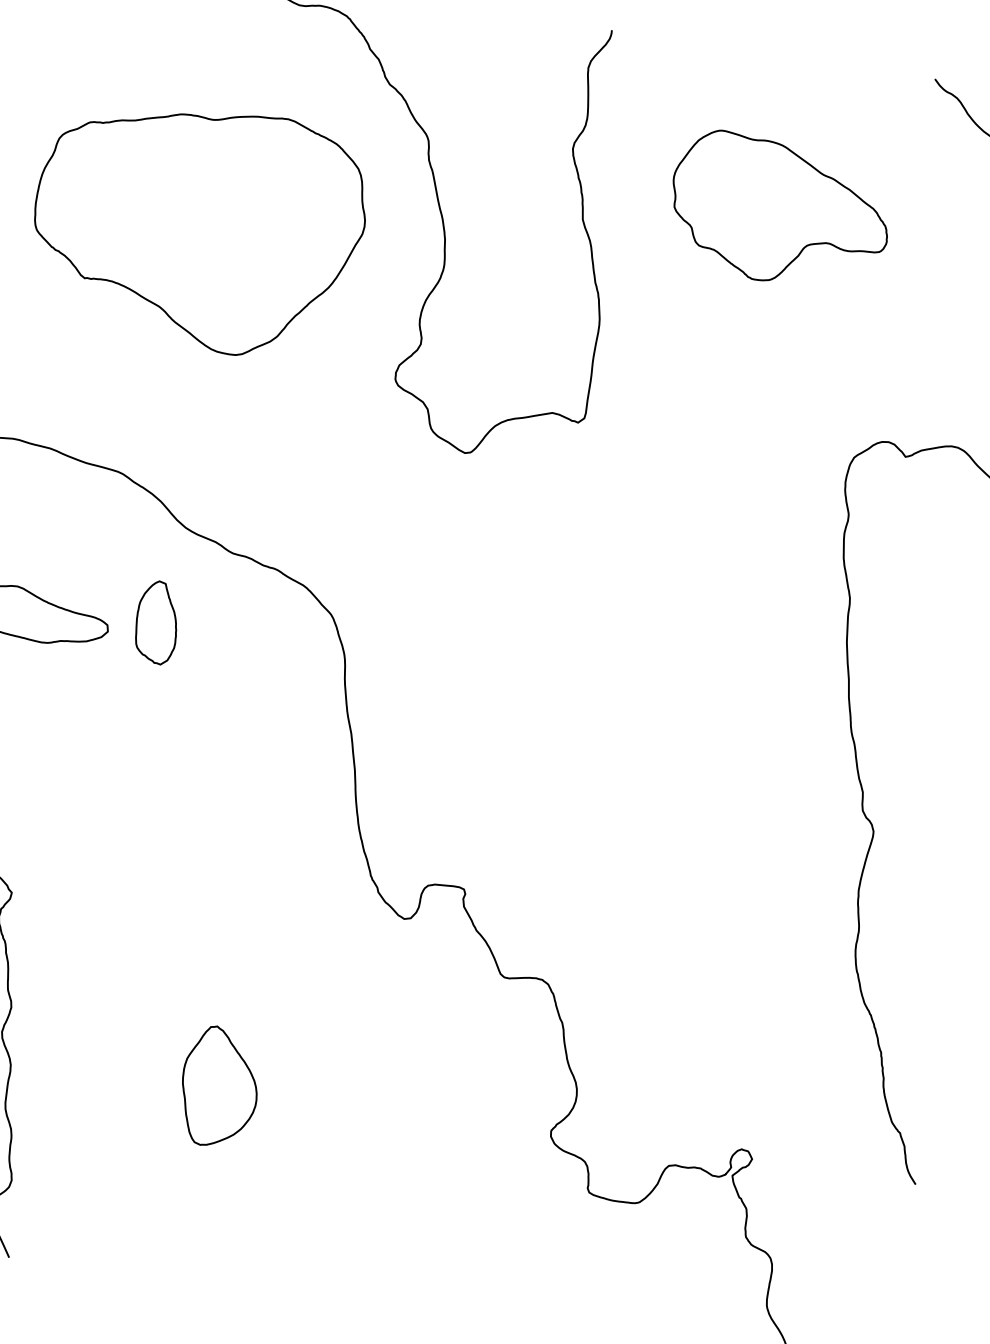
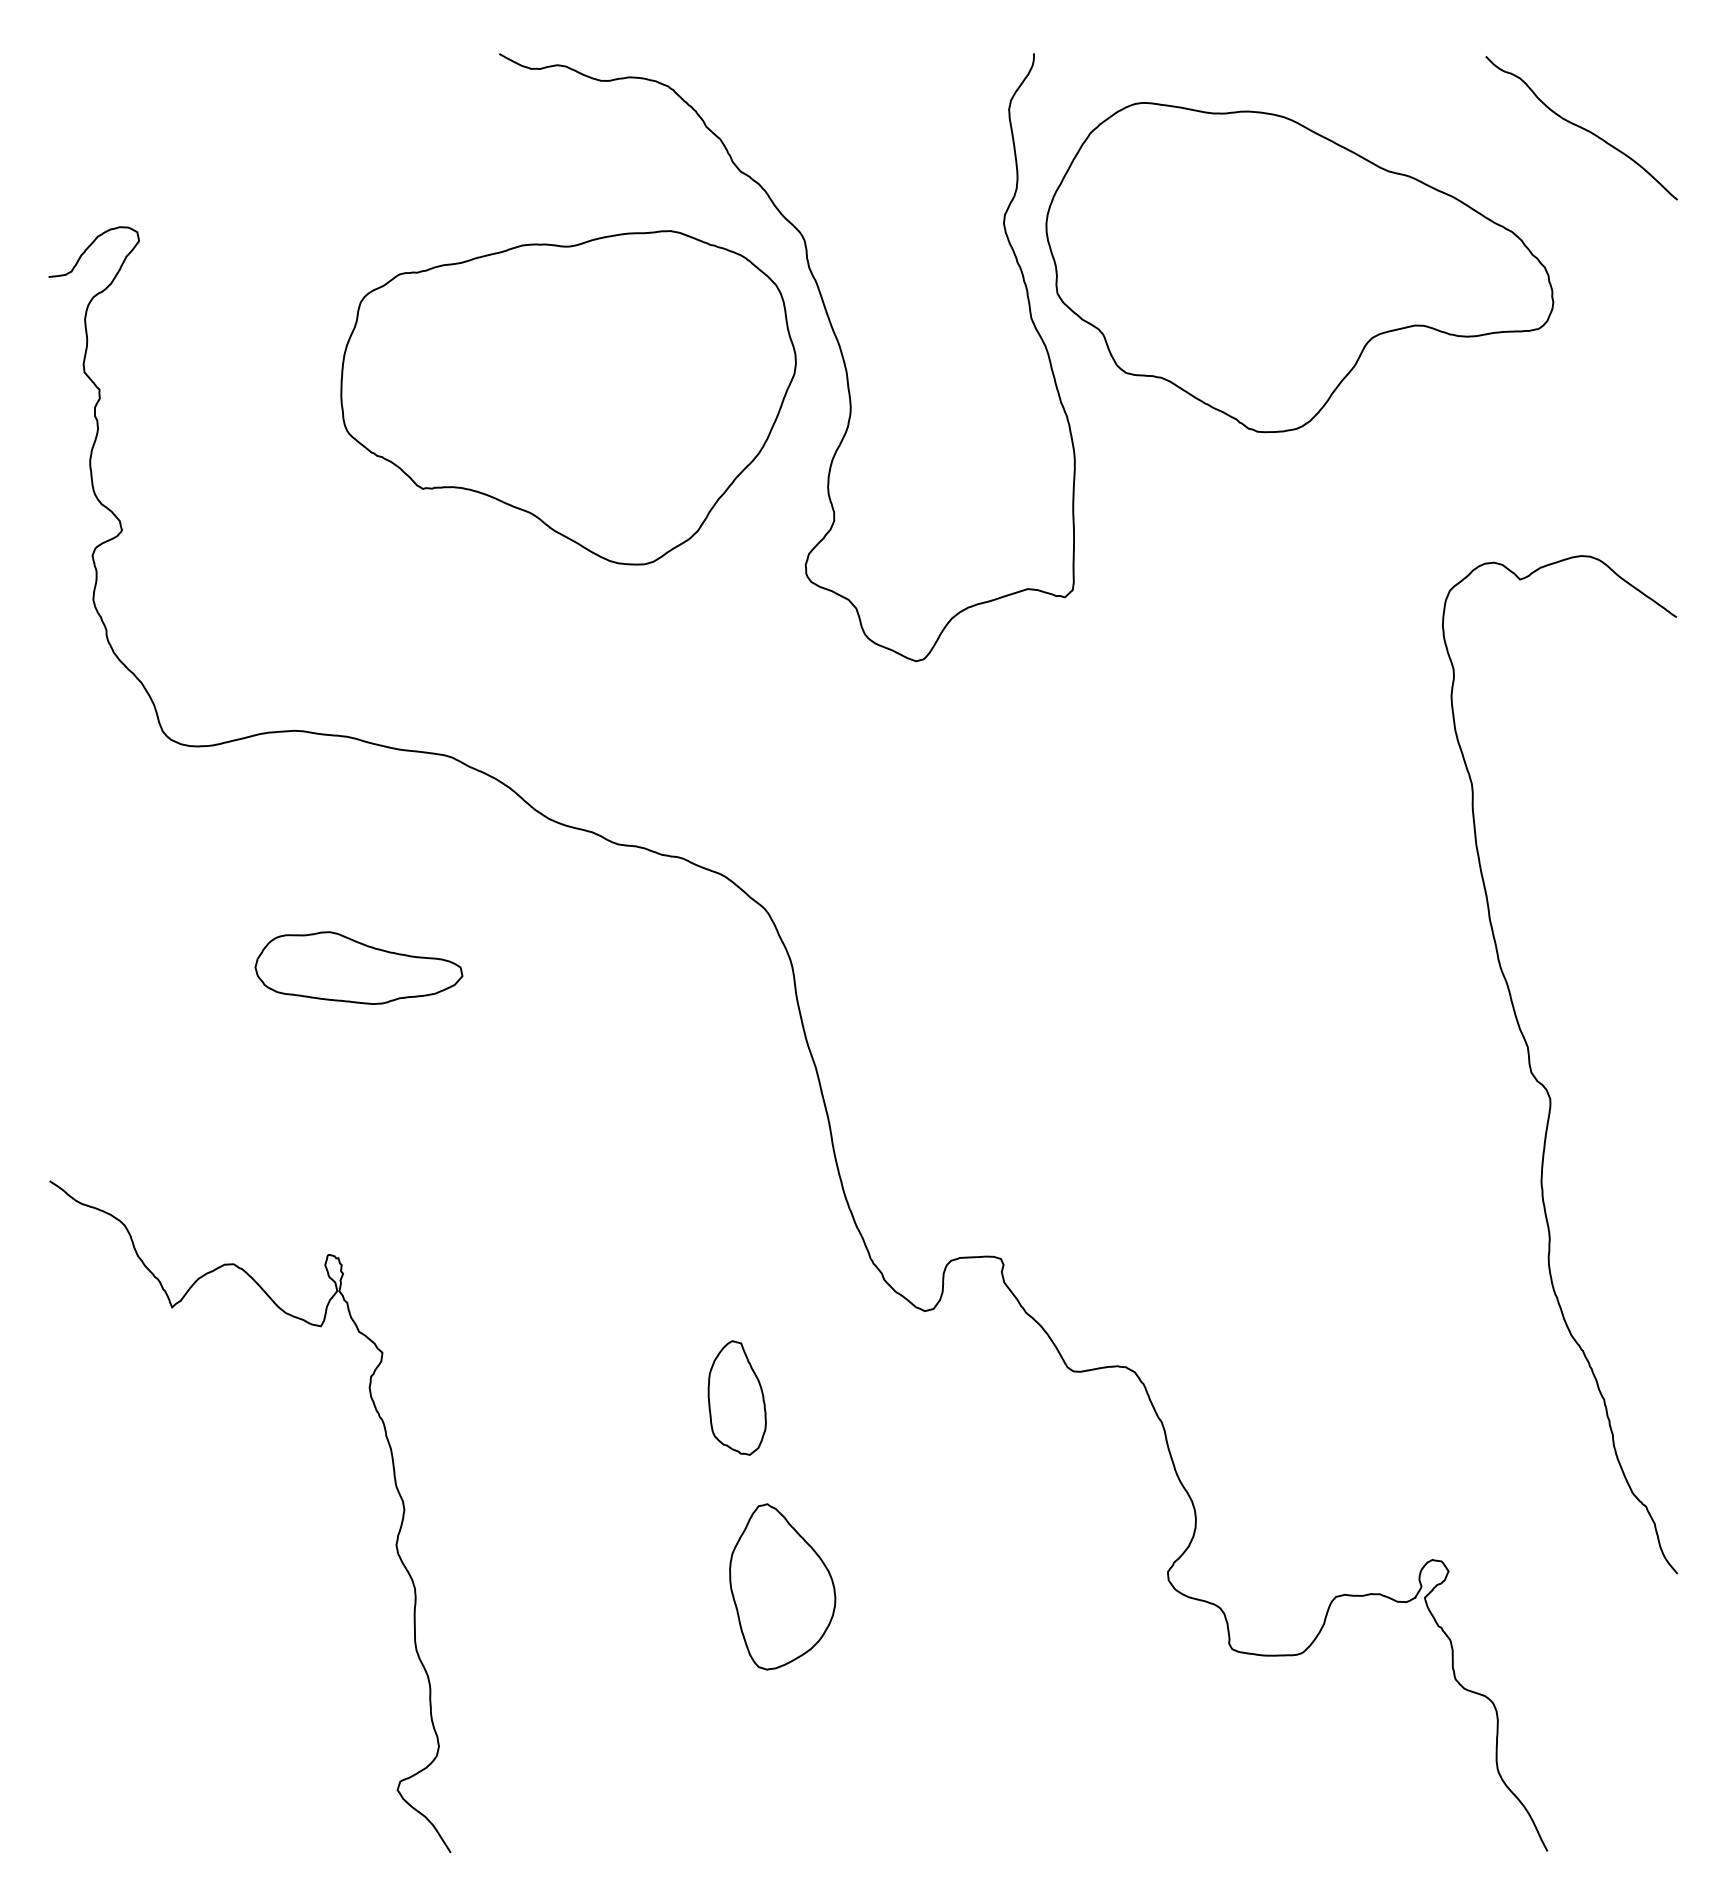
part: (779, 210) -> (1299, 267), size x1.67
part: (198, 227) -> (568, 397), moved
part: (156, 622) -> (736, 1397), moved
part: (219, 1086) -> (782, 1586), moved

